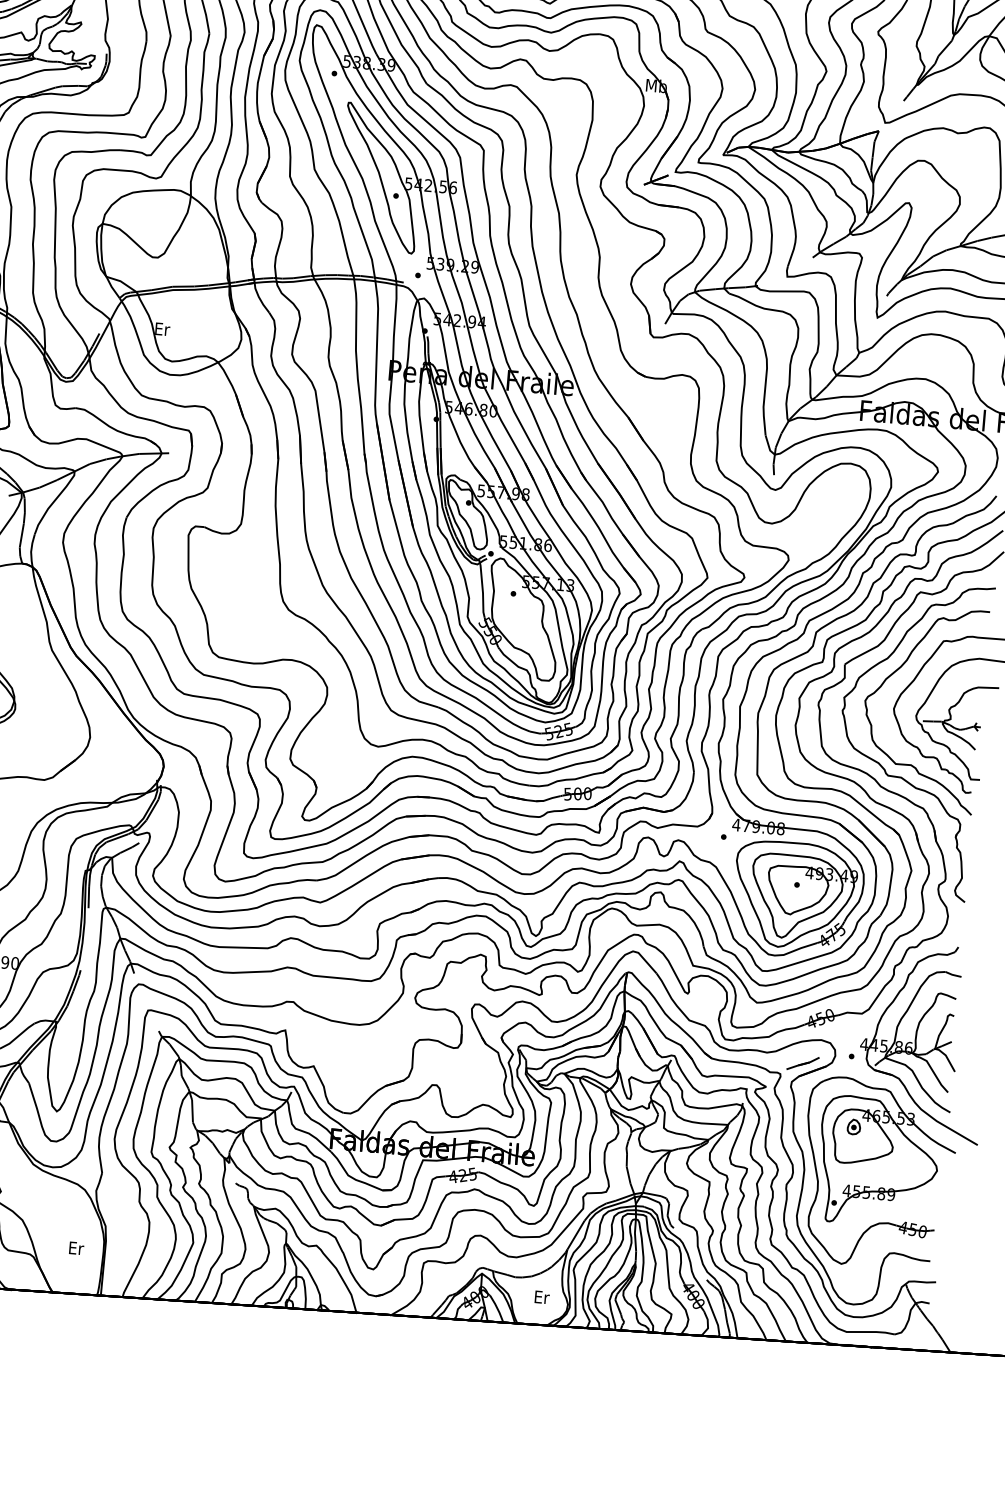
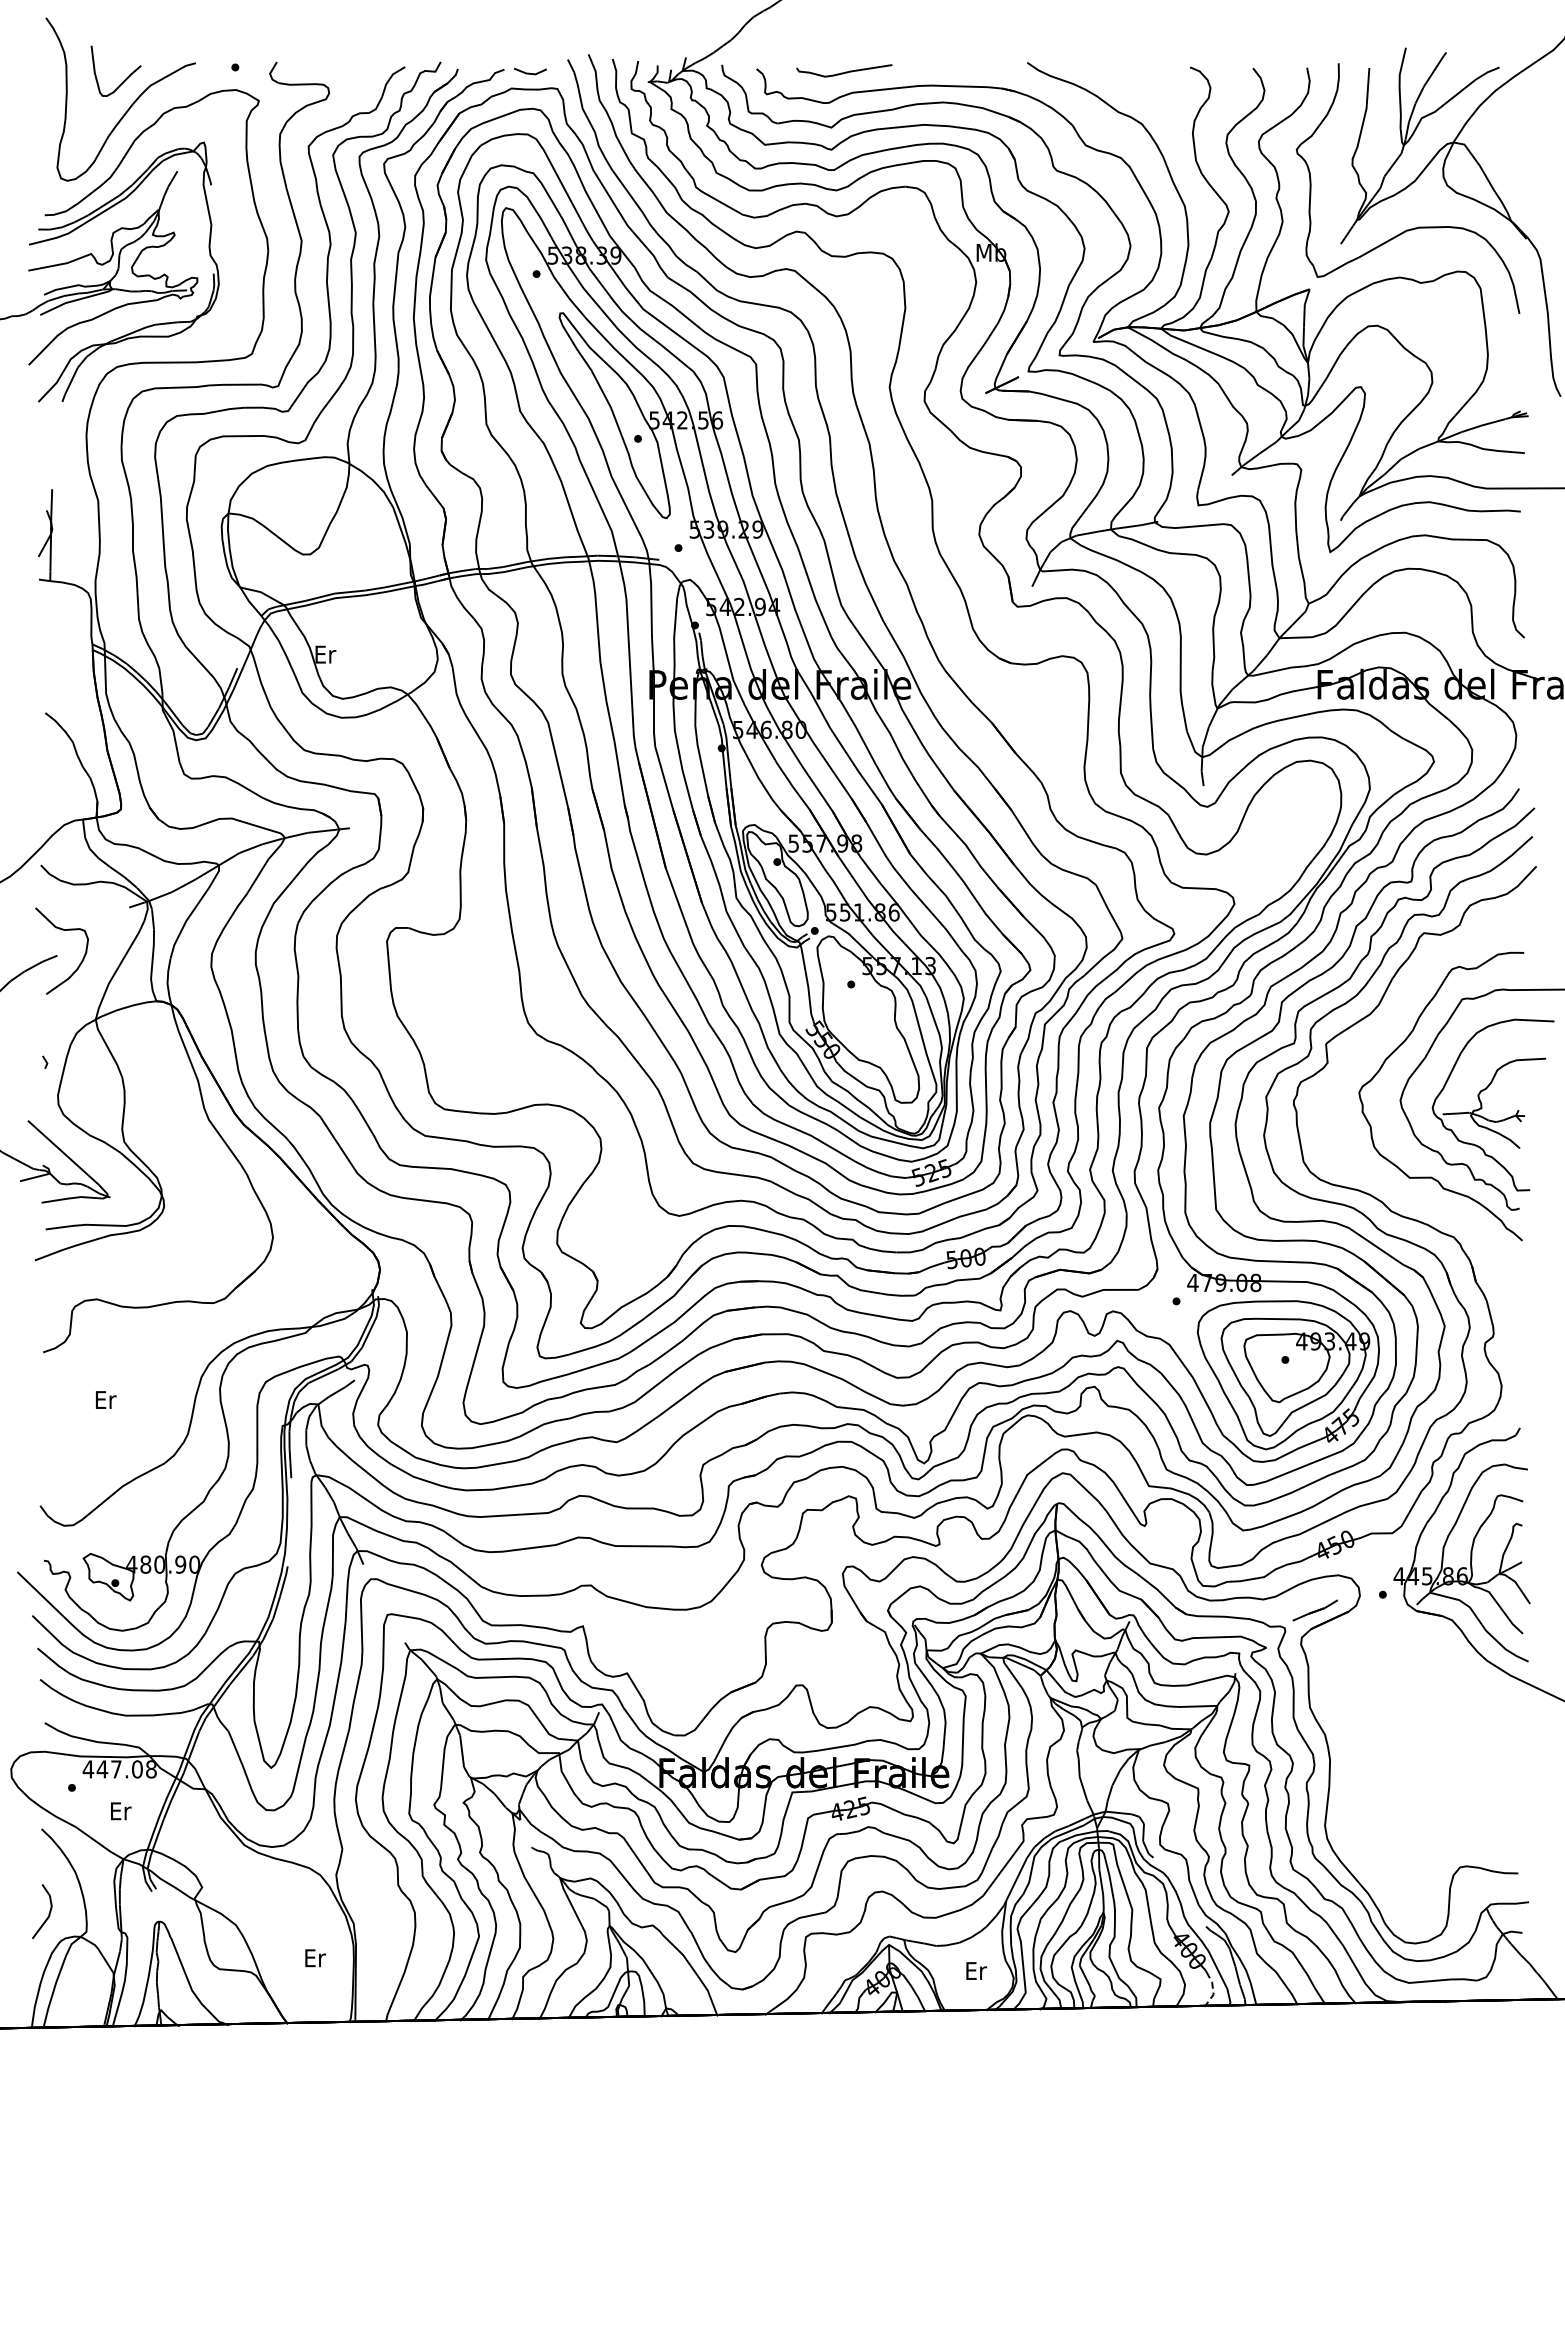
part: (901, 777) -> (1419, 1195), removed
part: (878, 1173) -> (1434, 1756), removed
line: (708, 1325) -> (1213, 1990), solid -> dashed

